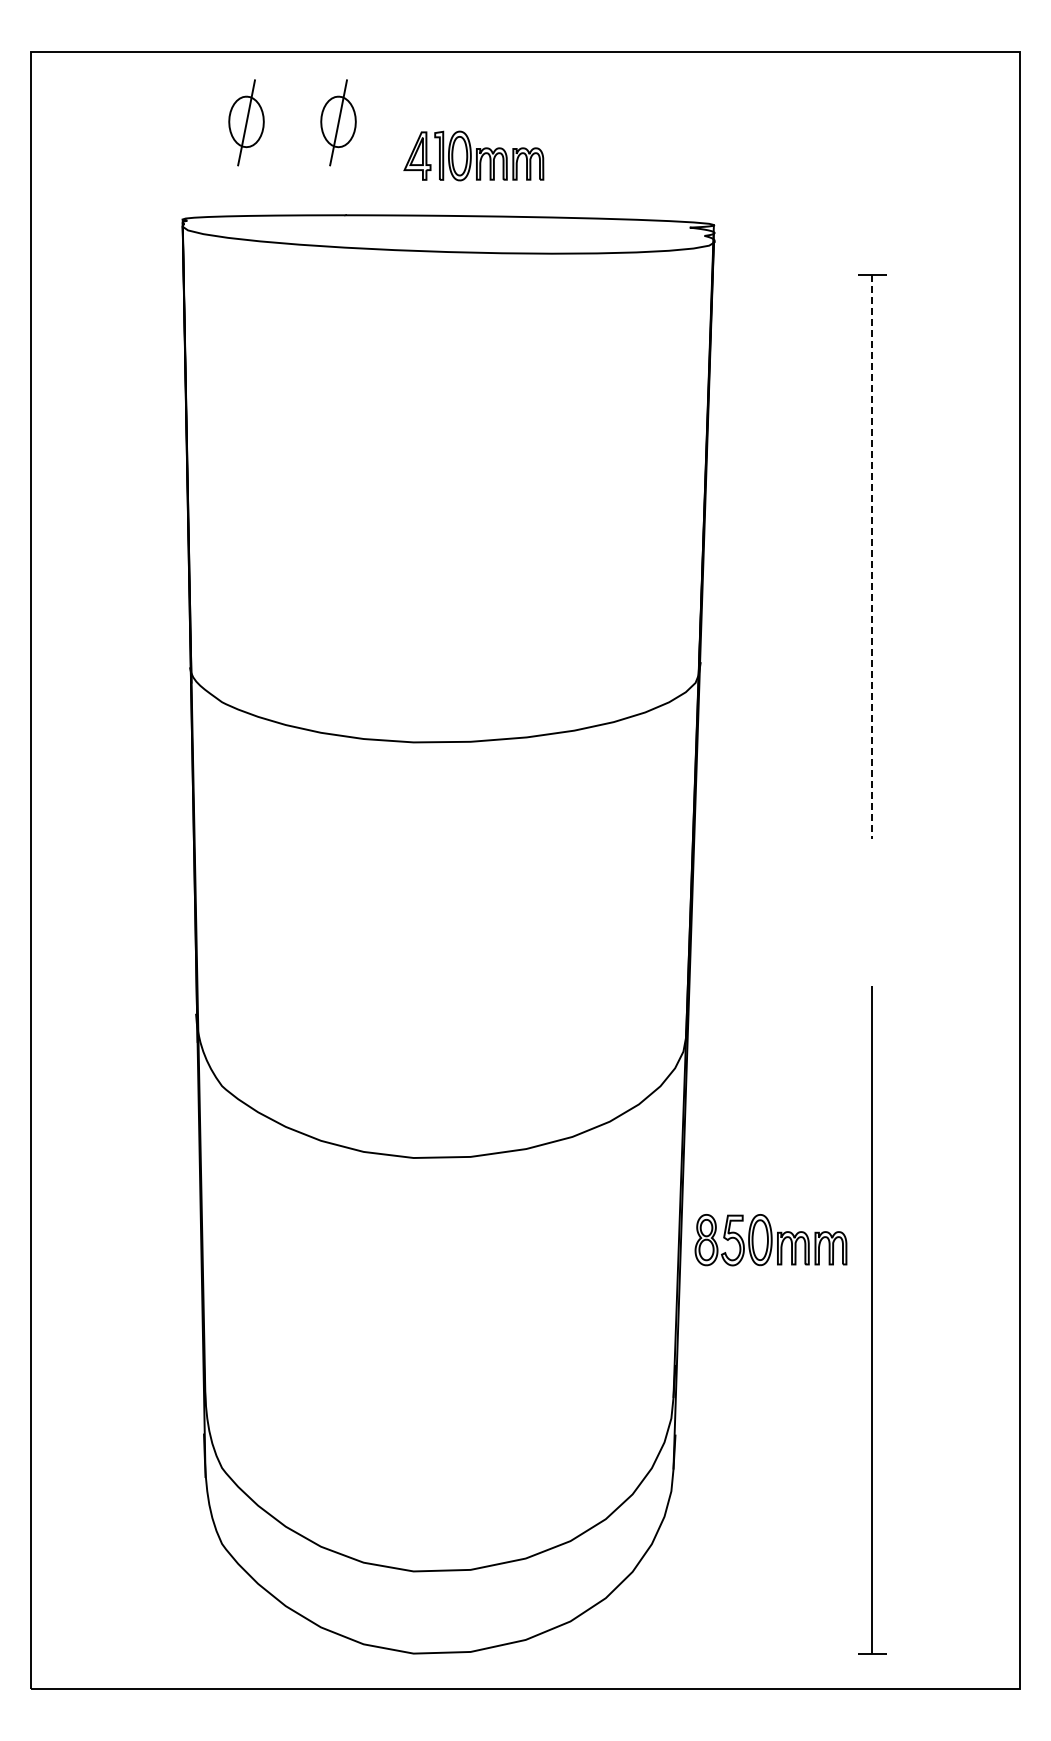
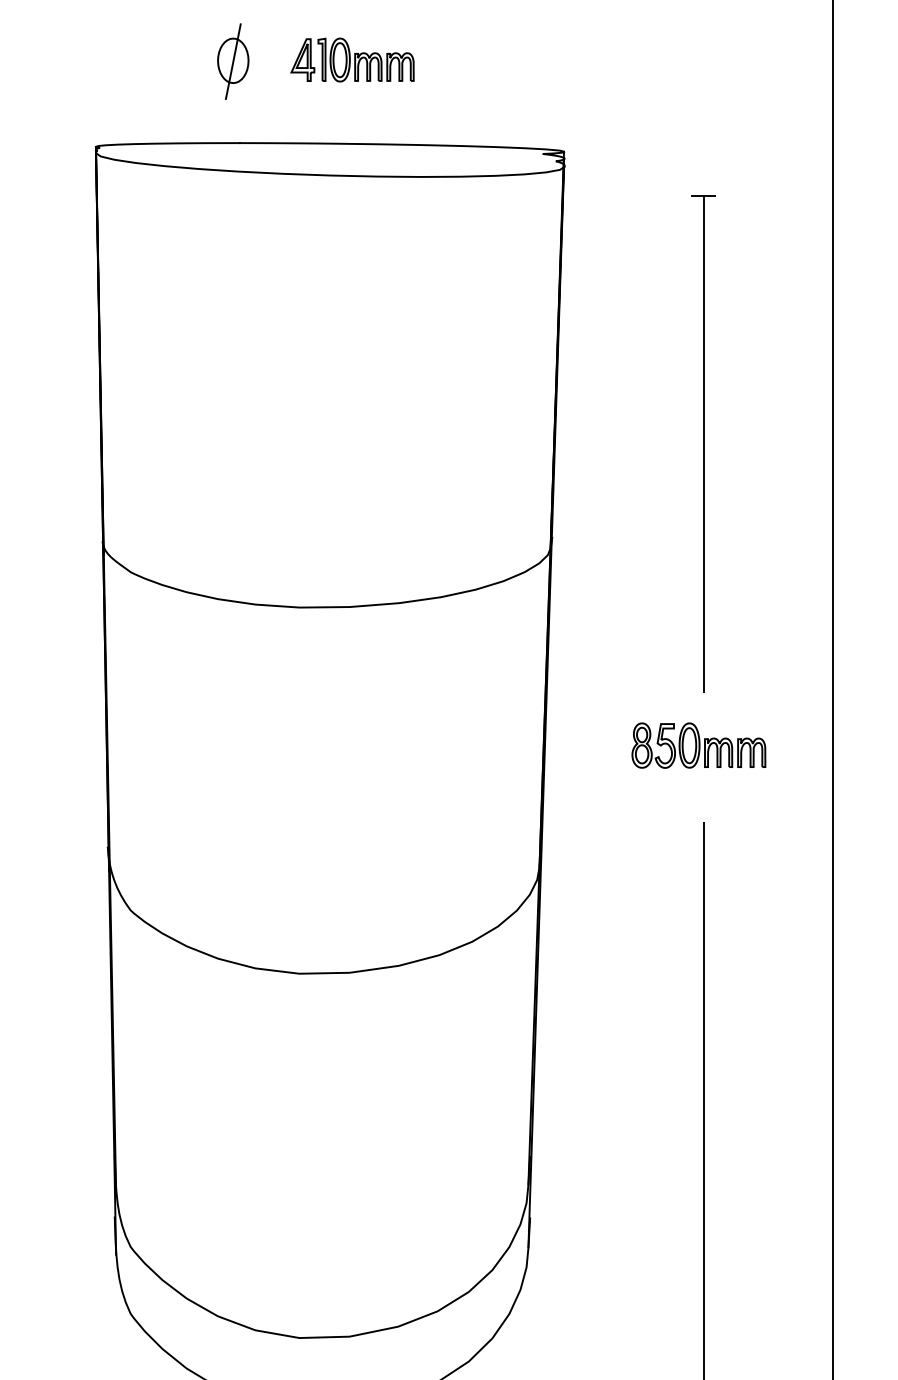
part: (246, 122) -> (152, 61), removed
part: (473, 155) -> (352, 59), moved
line: (872, 557) -> (703, 444), dashed -> solid
part: (770, 1240) -> (698, 745), moved

